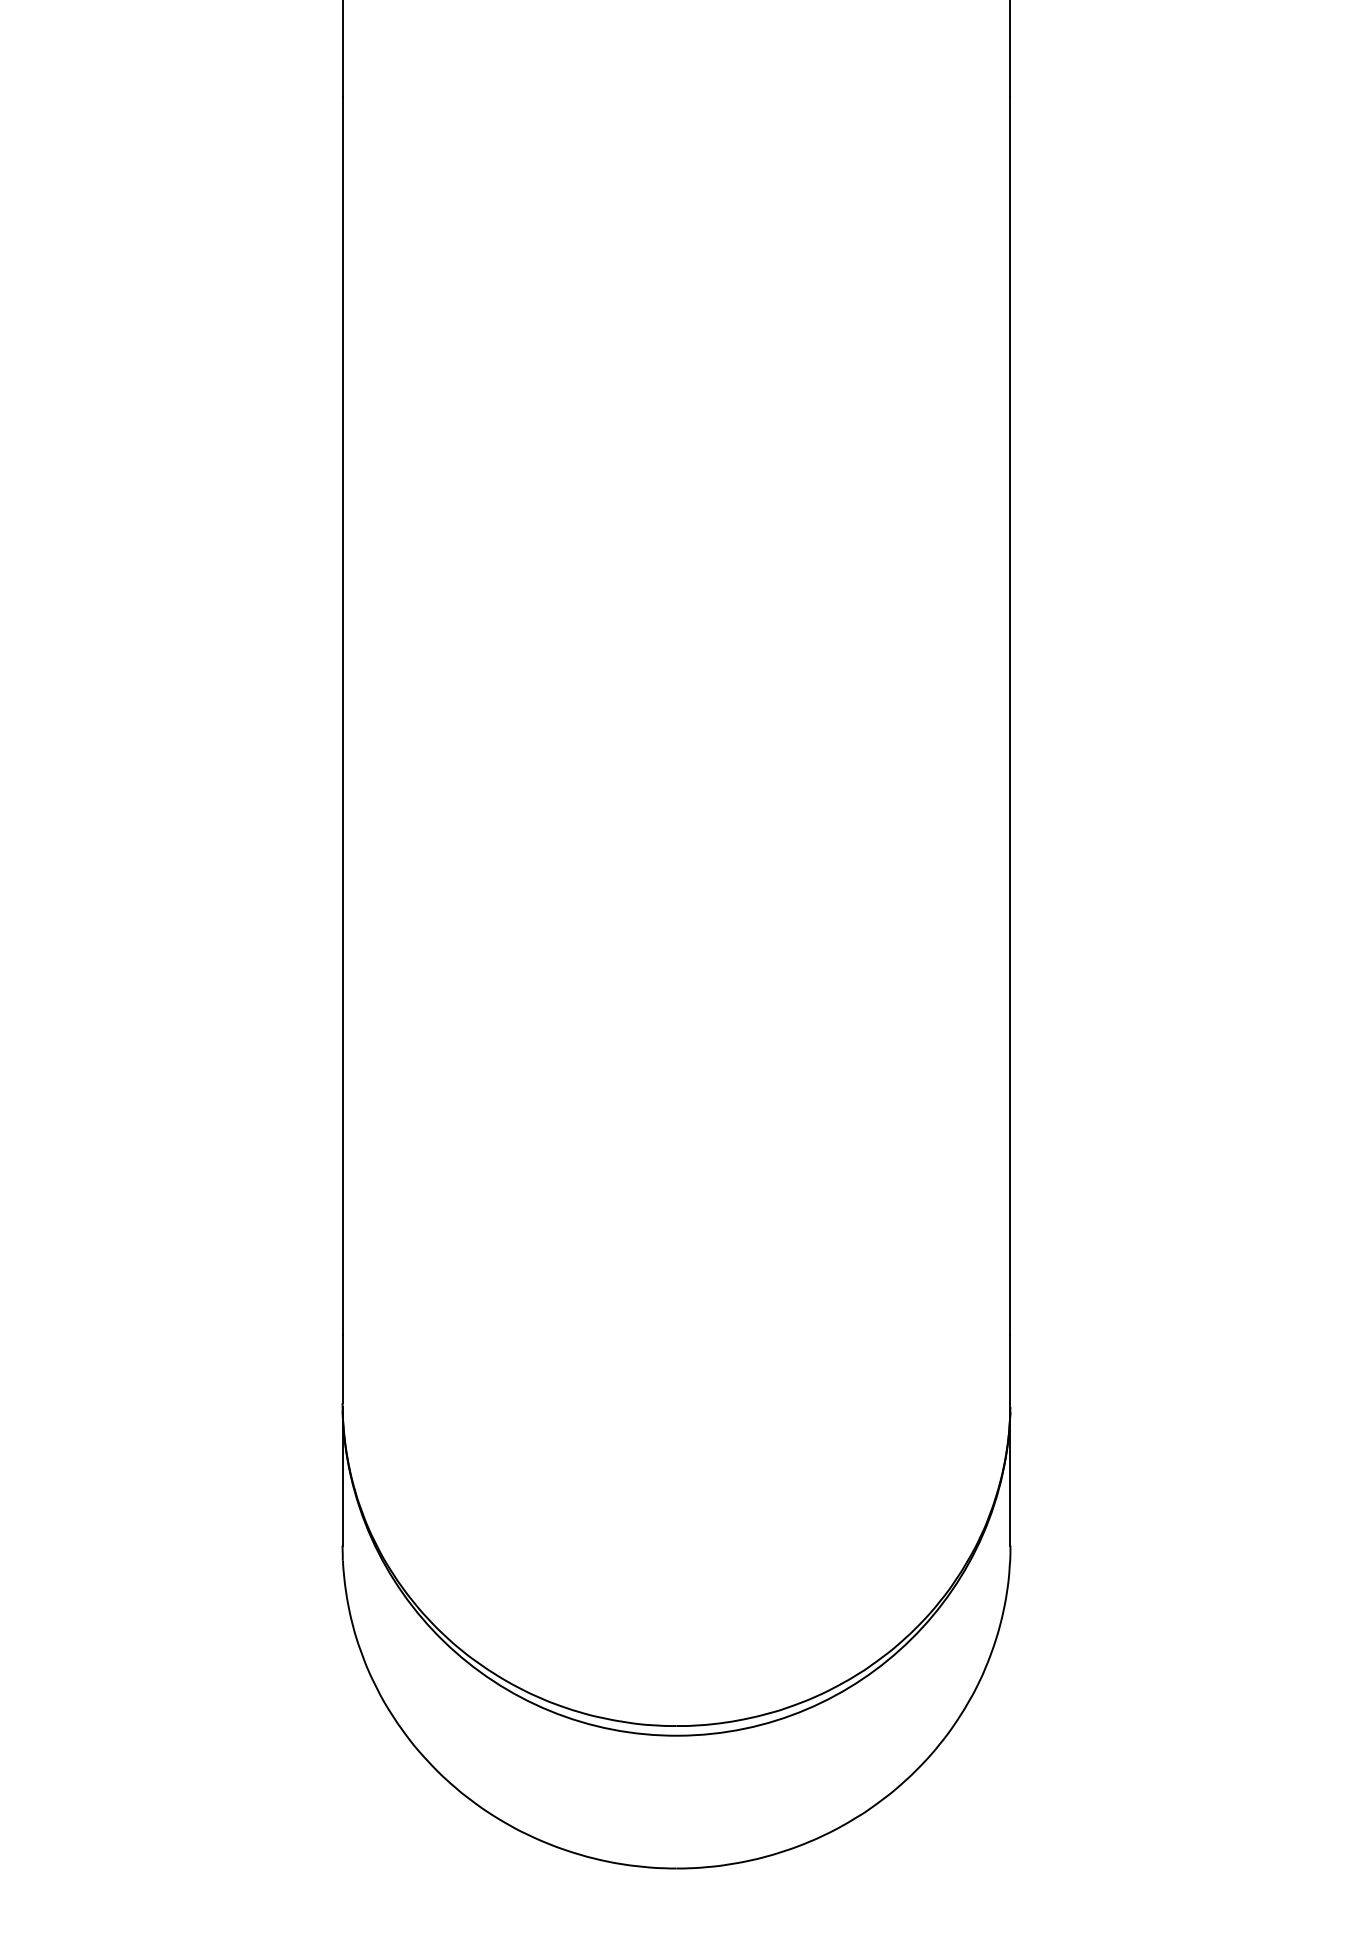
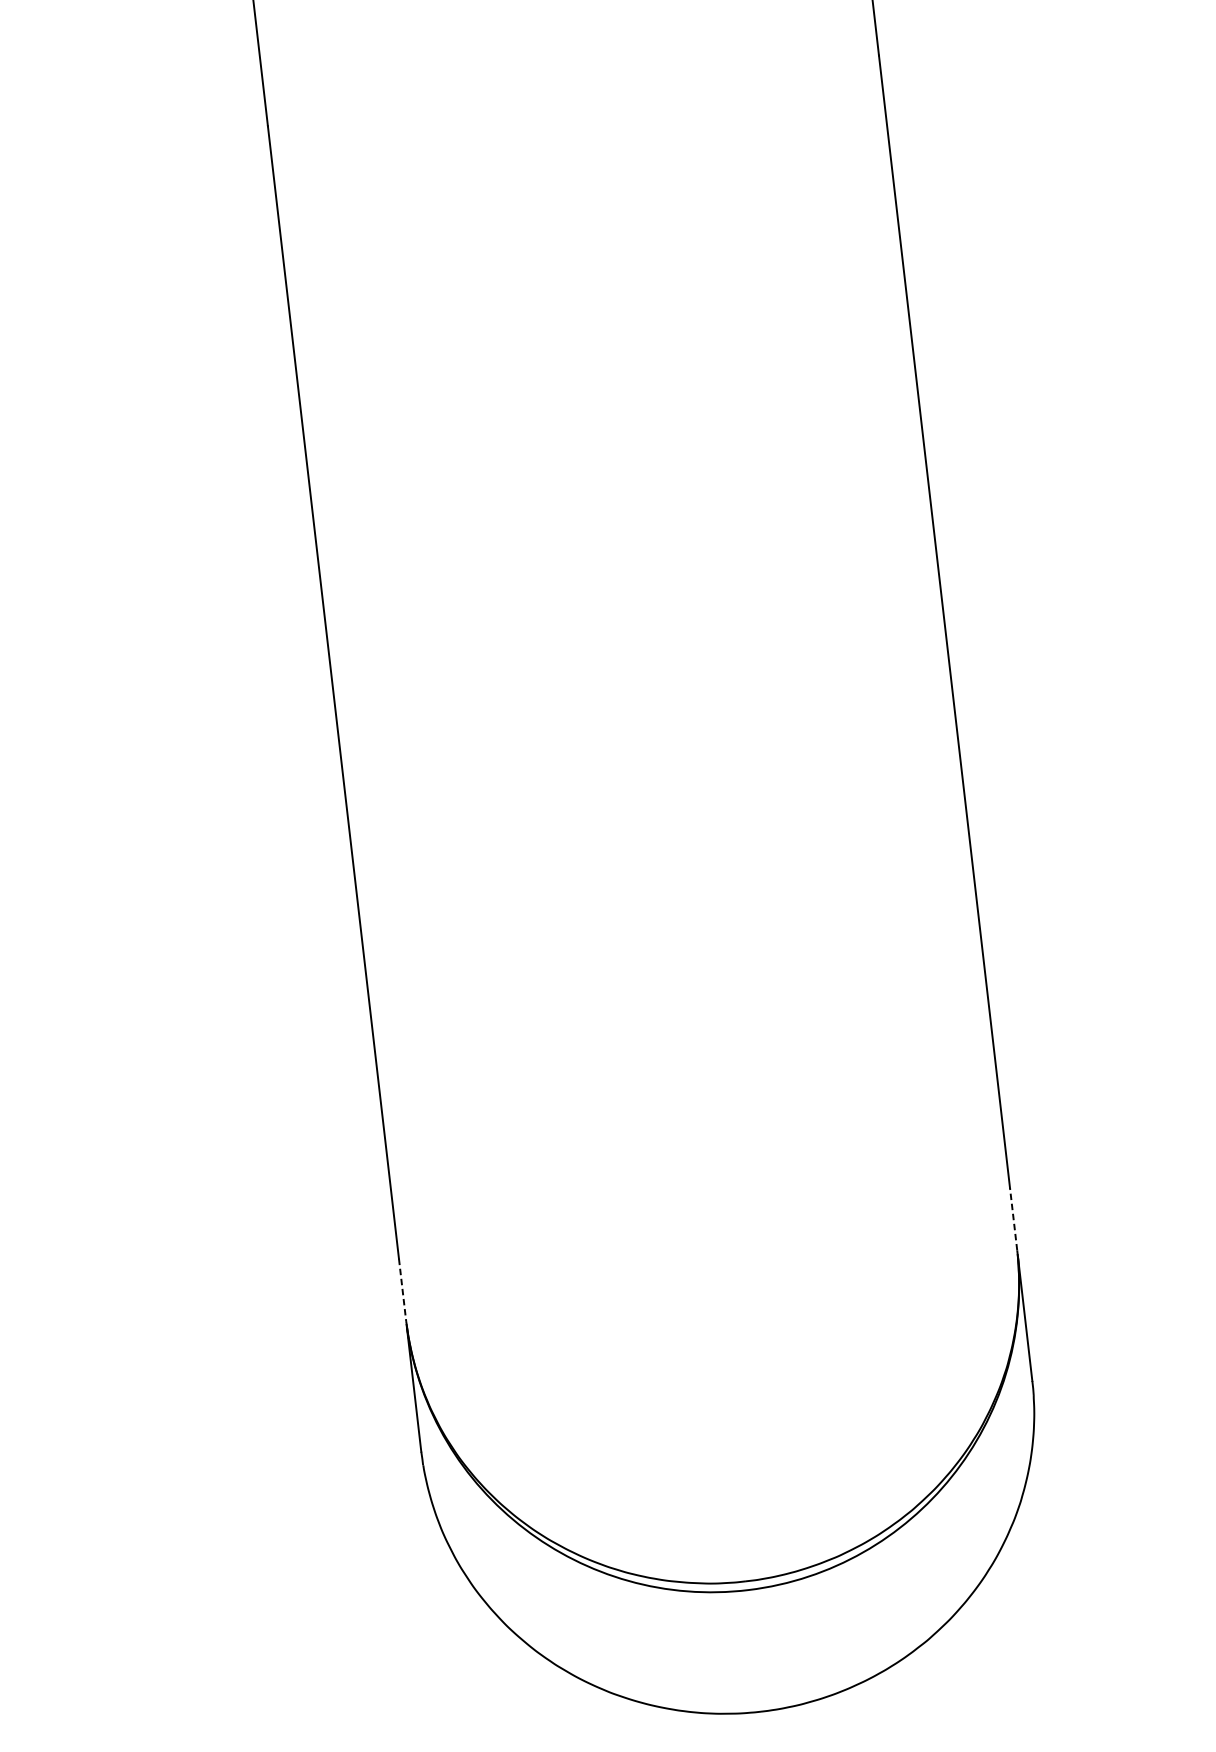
line: (1010, 1368) -> (1013, 1218), solid -> dashed
line: (342, 1369) -> (402, 1290), solid -> dashed

